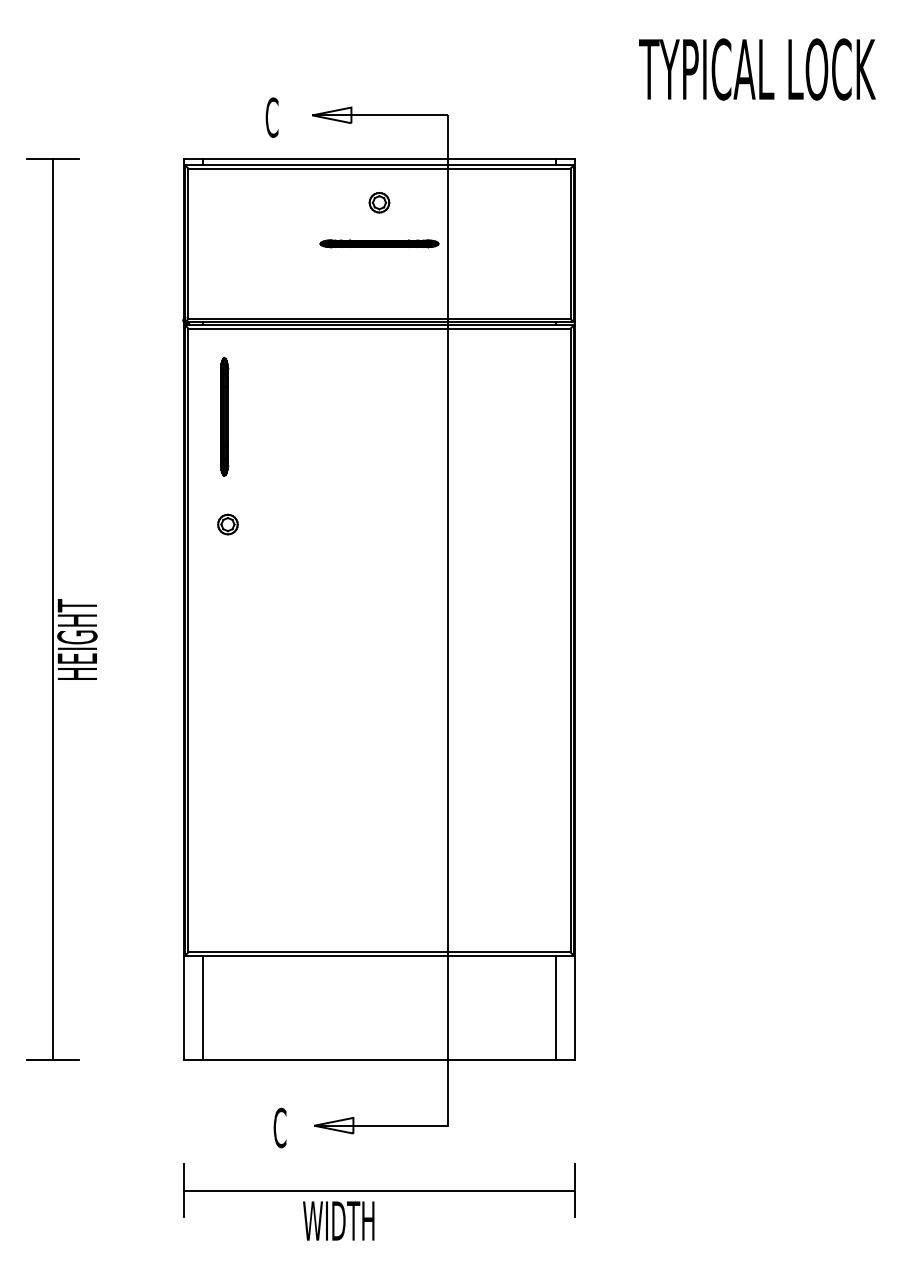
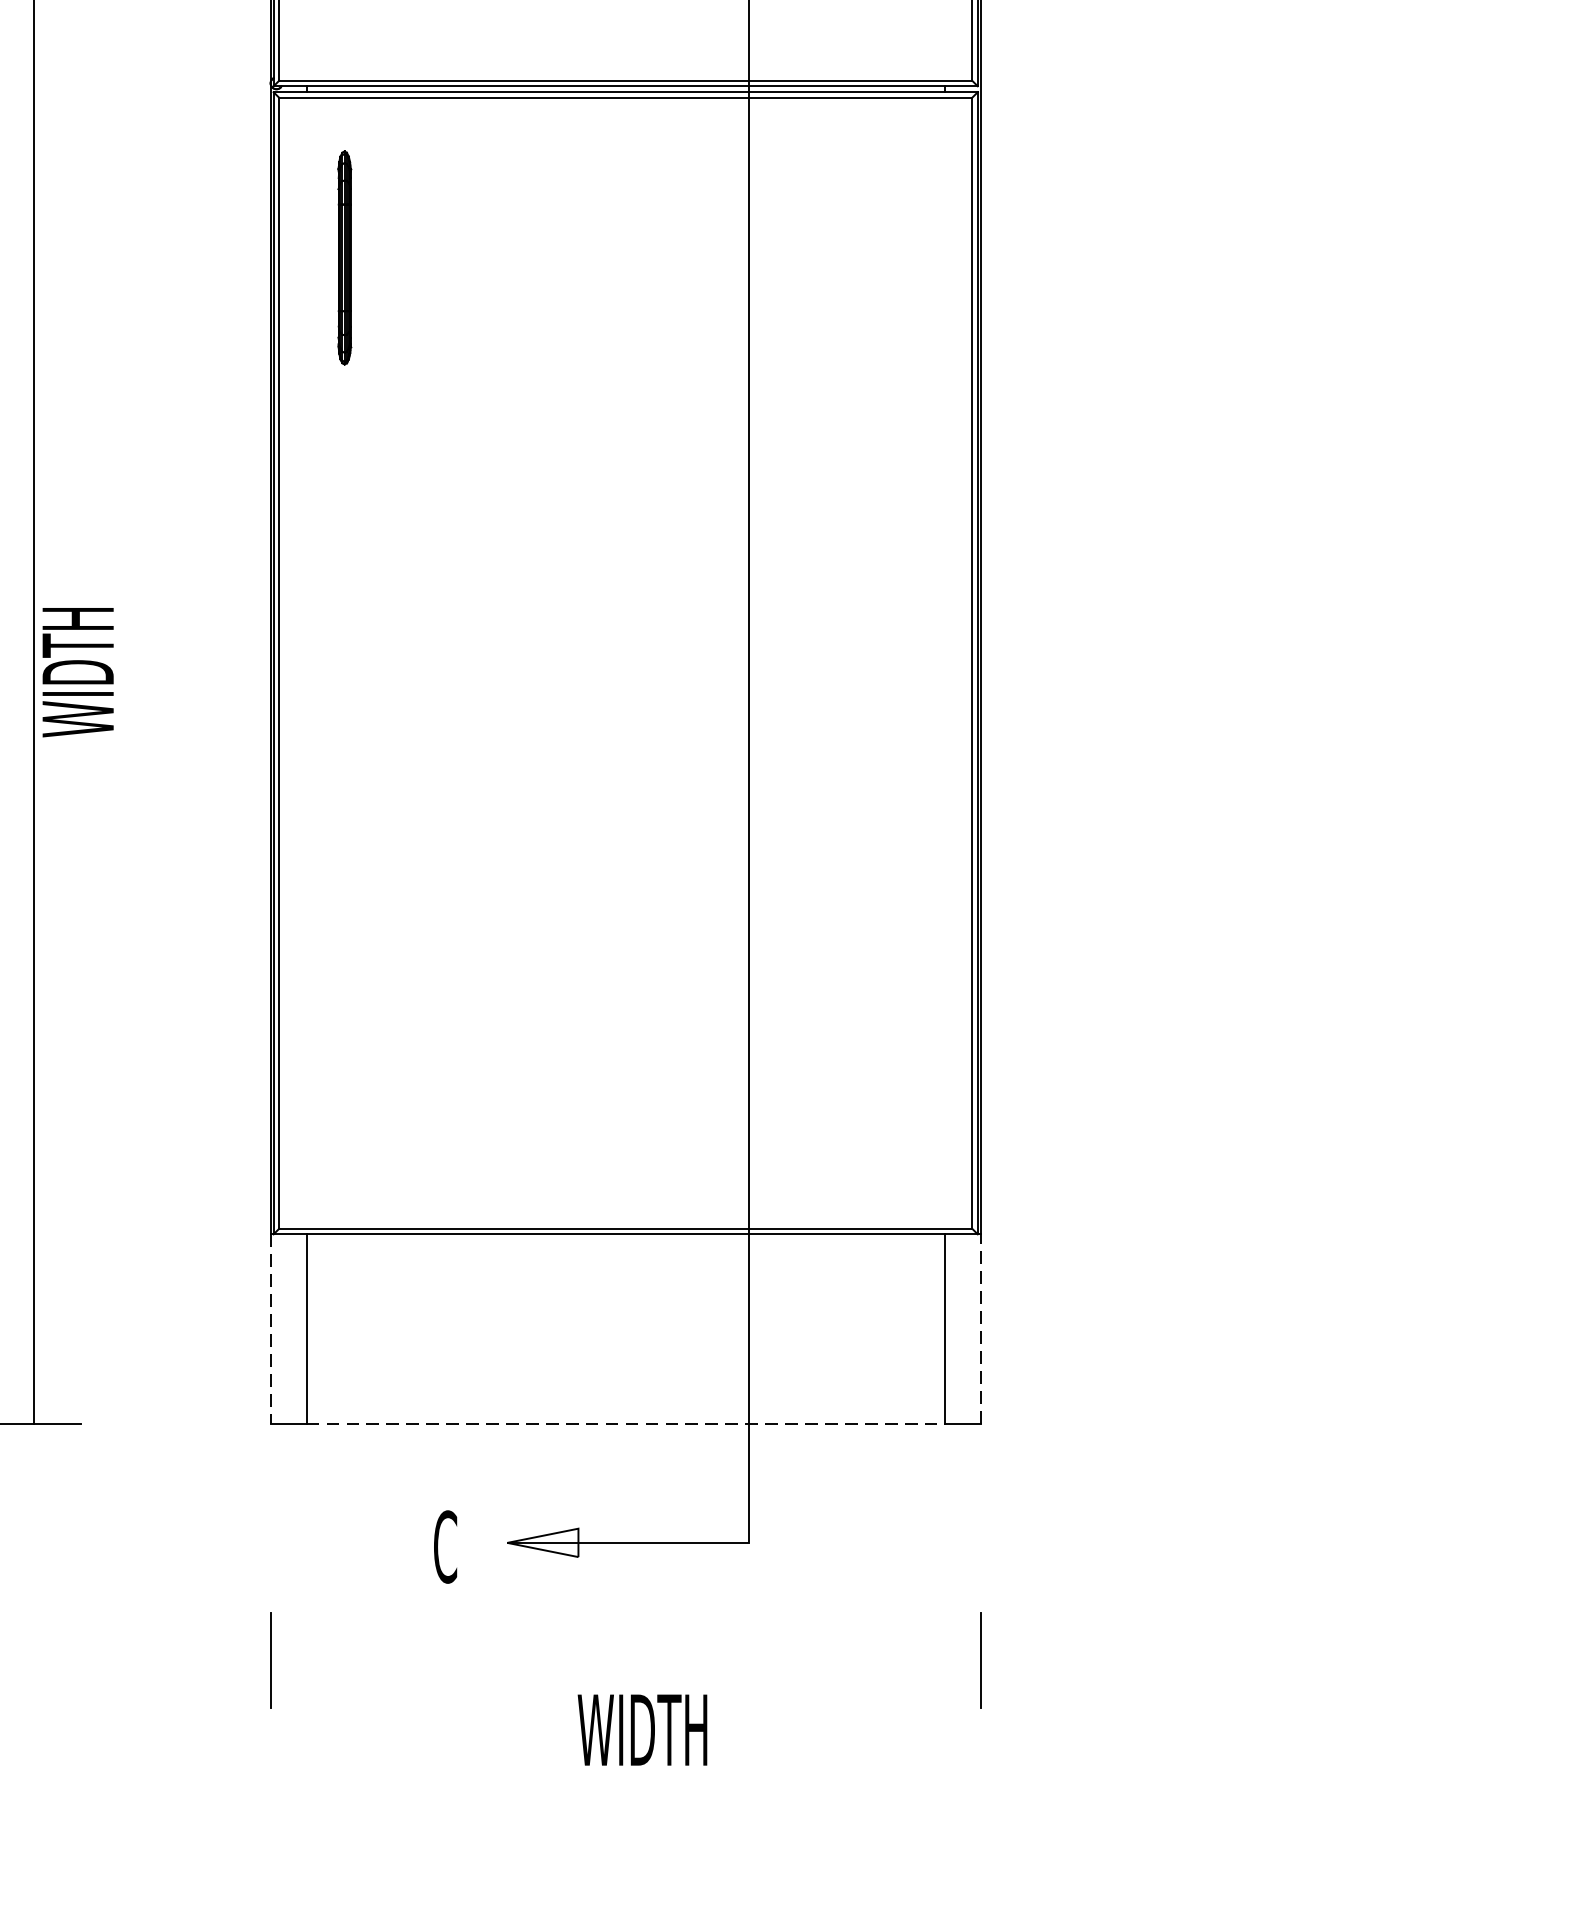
part: (227, 524) -> (350, 453), removed
text: (77, 640) -> (78, 663), HEIGHT -> WIDTH
line: (575, 1007) -> (981, 1328), solid -> dashed
line: (183, 1008) -> (270, 1330), solid -> dashed
line: (379, 1059) -> (625, 1422), solid -> dashed
line: (379, 1190) -> (625, 1660), removed
text: (338, 1220) -> (642, 1729), moved

